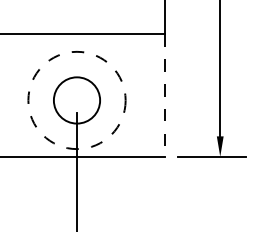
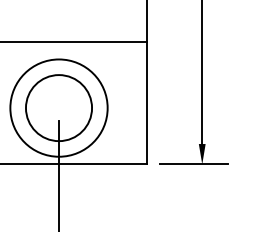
line: (165, 96) -> (147, 104), dashed -> solid
circle: (76, 100) -> (58, 108), dashed -> solid
circle: (76, 100) -> (58, 108), size x1.43

